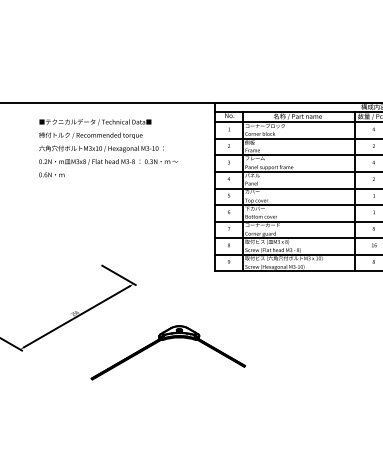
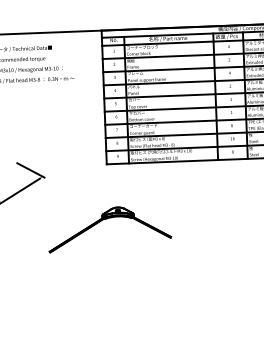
part: (165, 340) -> (107, 219), moved

